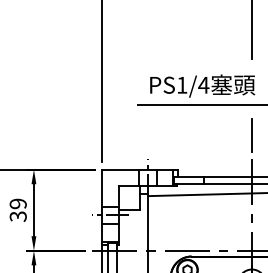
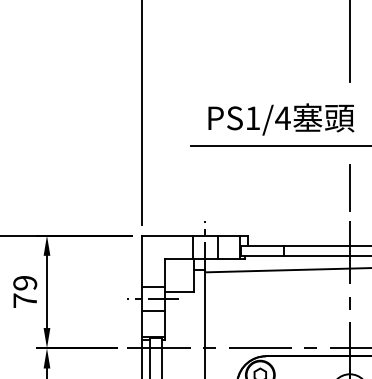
text: (18, 216) -> (25, 300), 39 -> 79

